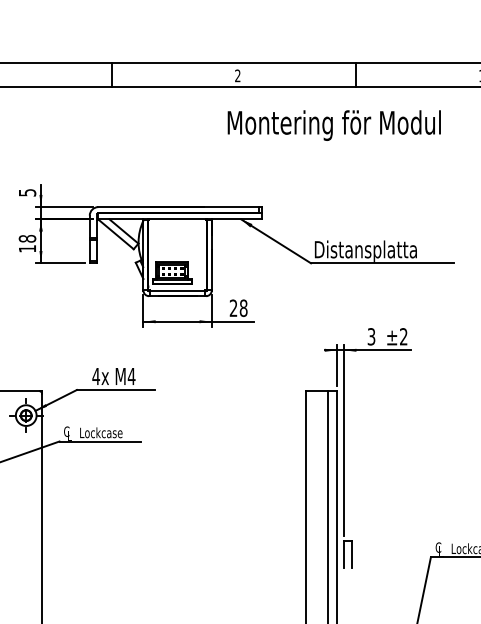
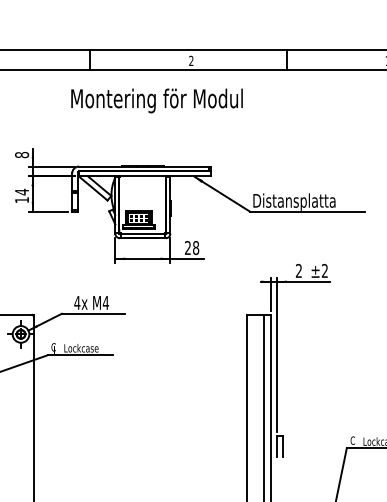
text: (333, 125) -> (156, 100), moved
text: (28, 193) -> (22, 155), 5 -> 8
text: (28, 238) -> (22, 191), 18 -> 14
text: (370, 337) -> (298, 271), 3 -> 2

